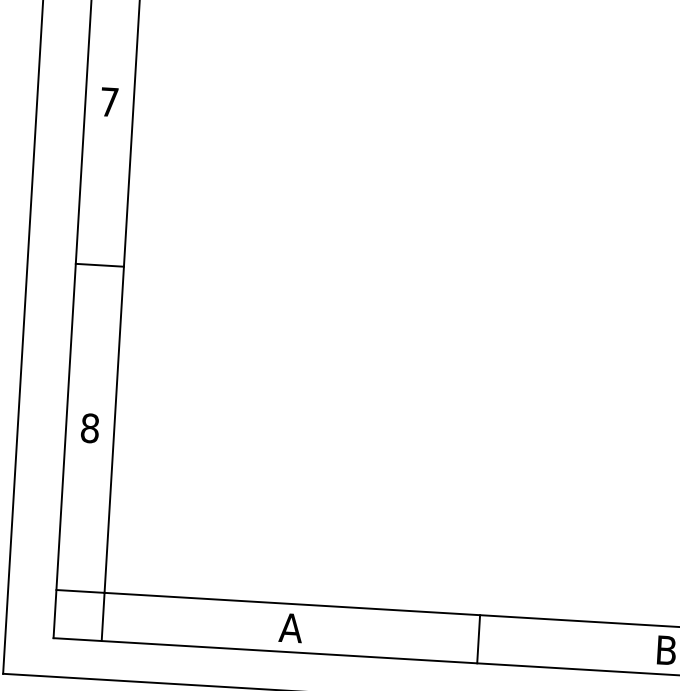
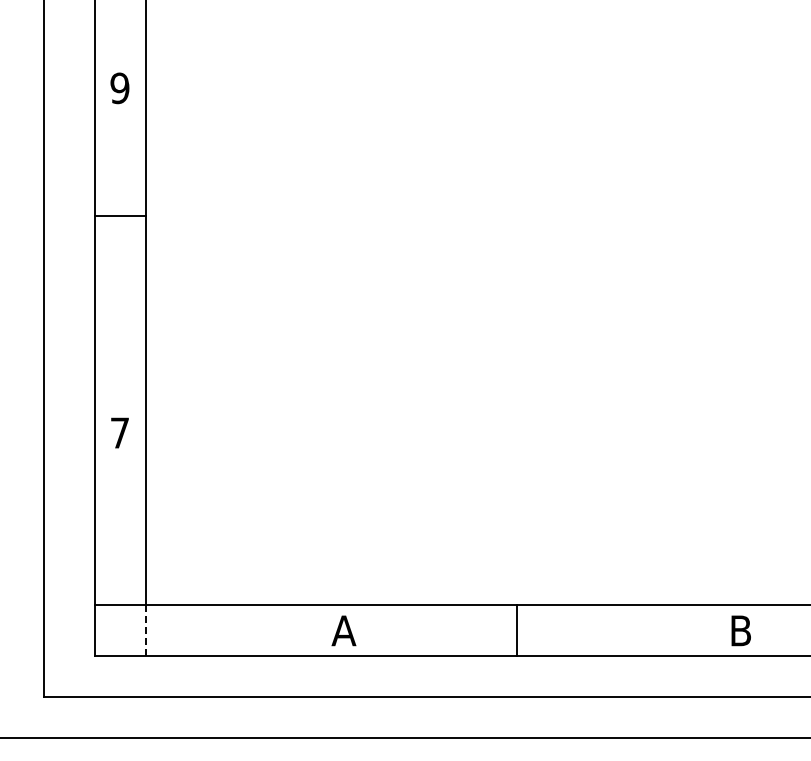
text: (109, 102) -> (119, 88), 7 -> 9
line: (99, 265) -> (119, 215), moved
text: (89, 427) -> (119, 432), 8 -> 7
line: (103, 617) -> (145, 631), solid -> dashed
line: (478, 638) -> (517, 630), moved

